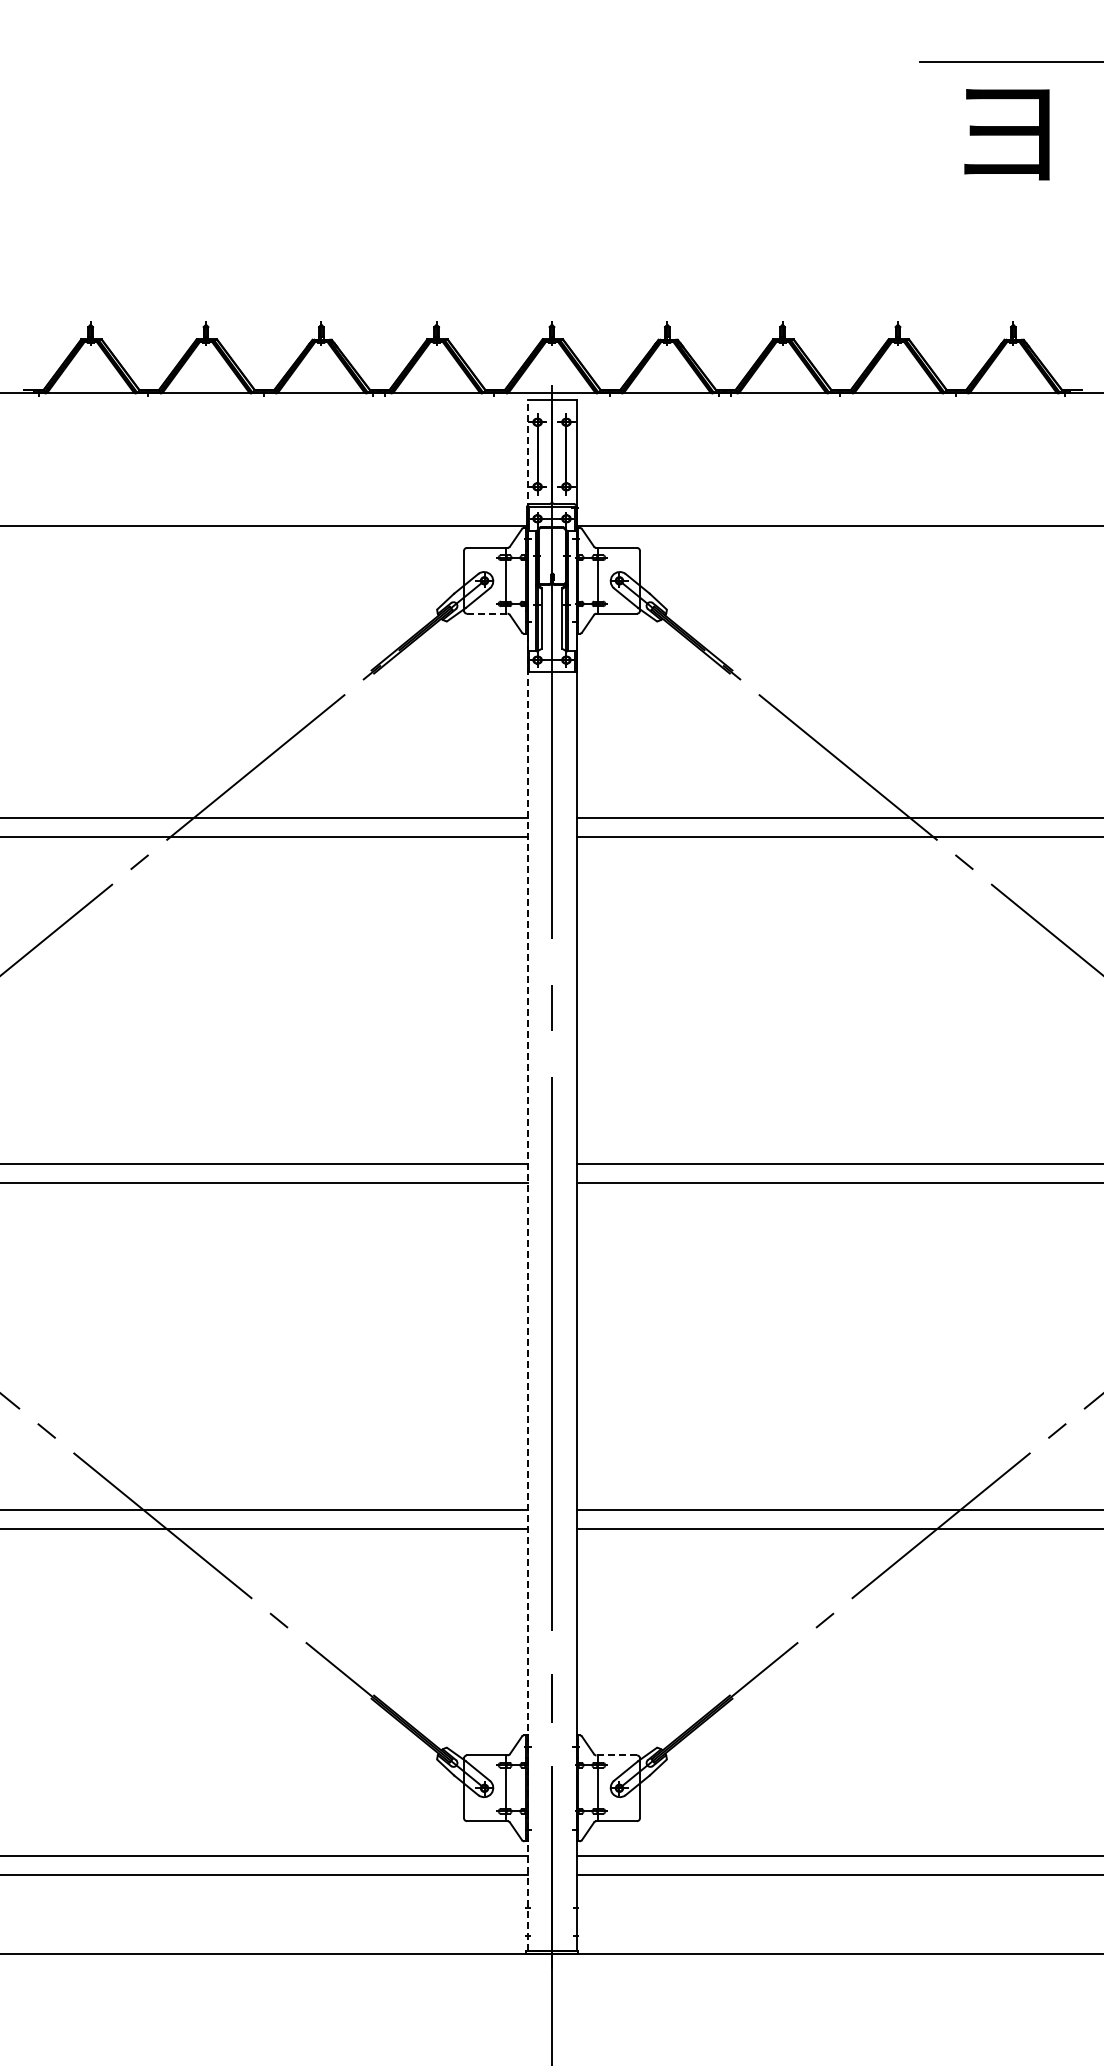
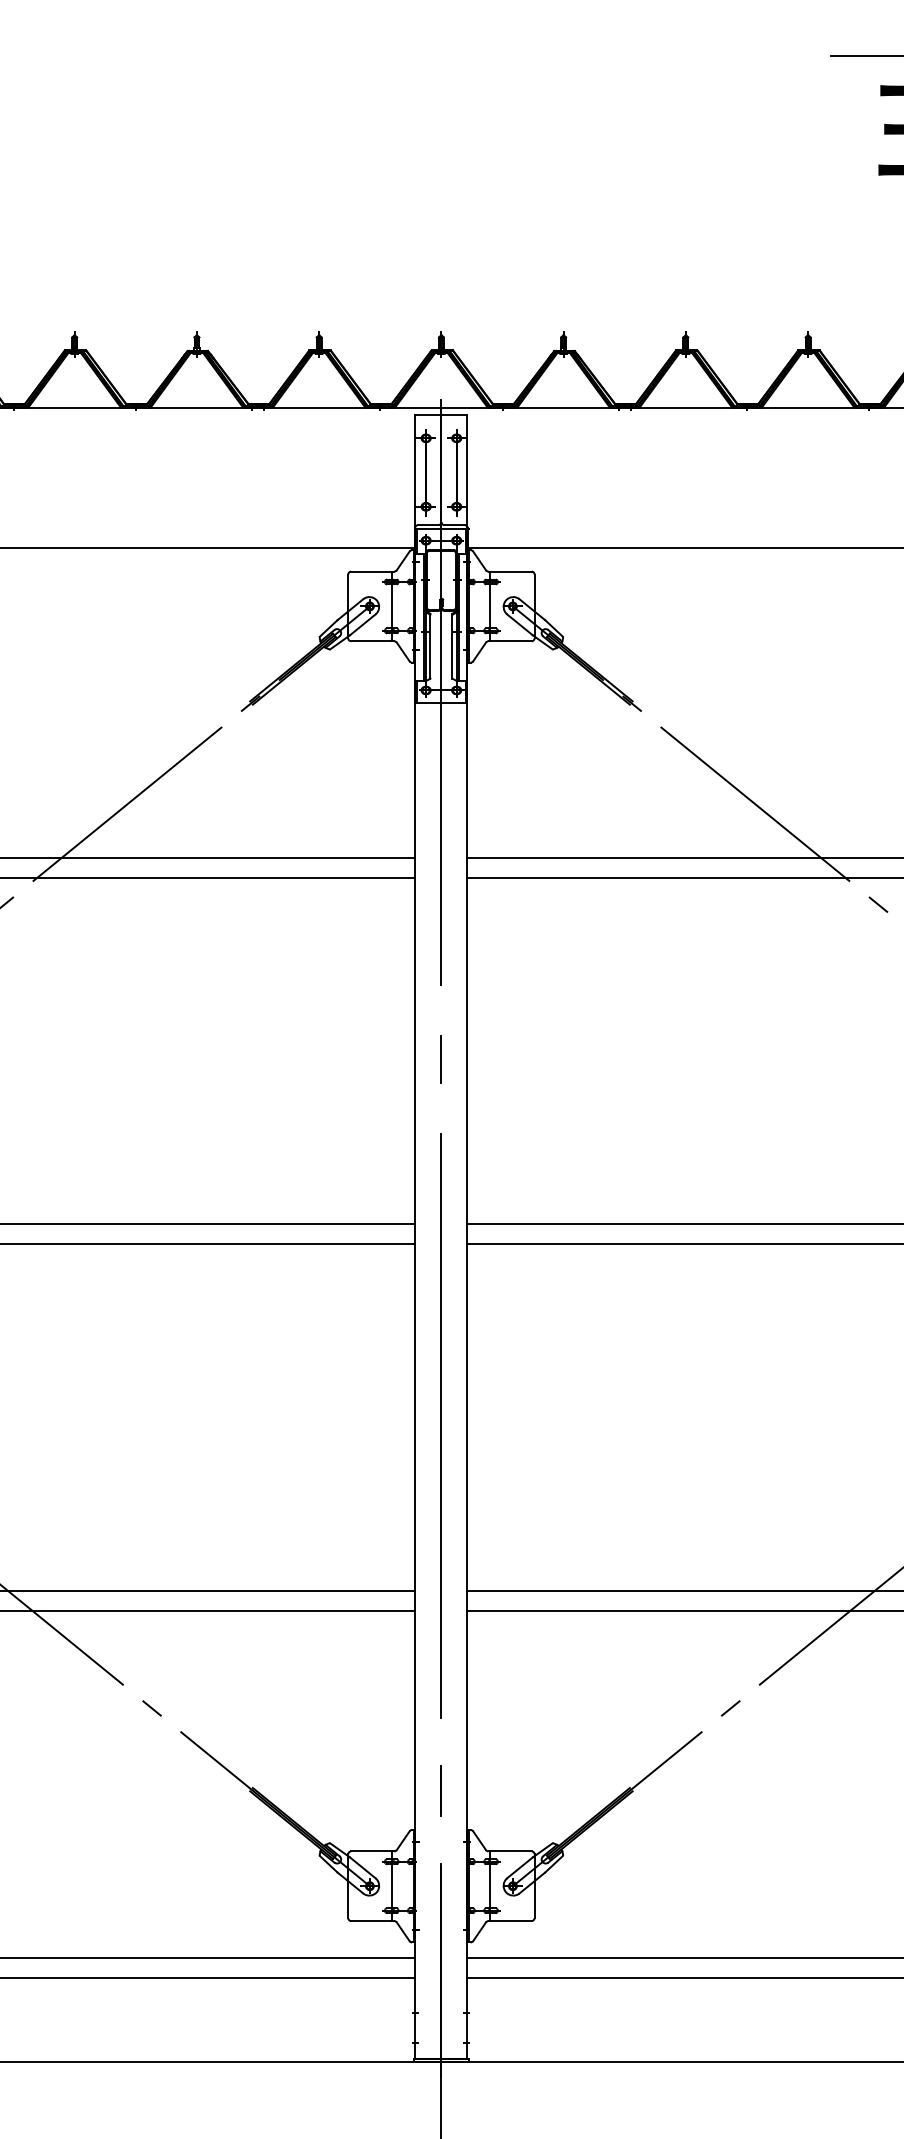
line: (487, 613) -> (373, 641), dashed -> solid
line: (527, 1175) -> (415, 1236), dashed -> solid
line: (616, 1755) -> (509, 1851), dashed -> solid

